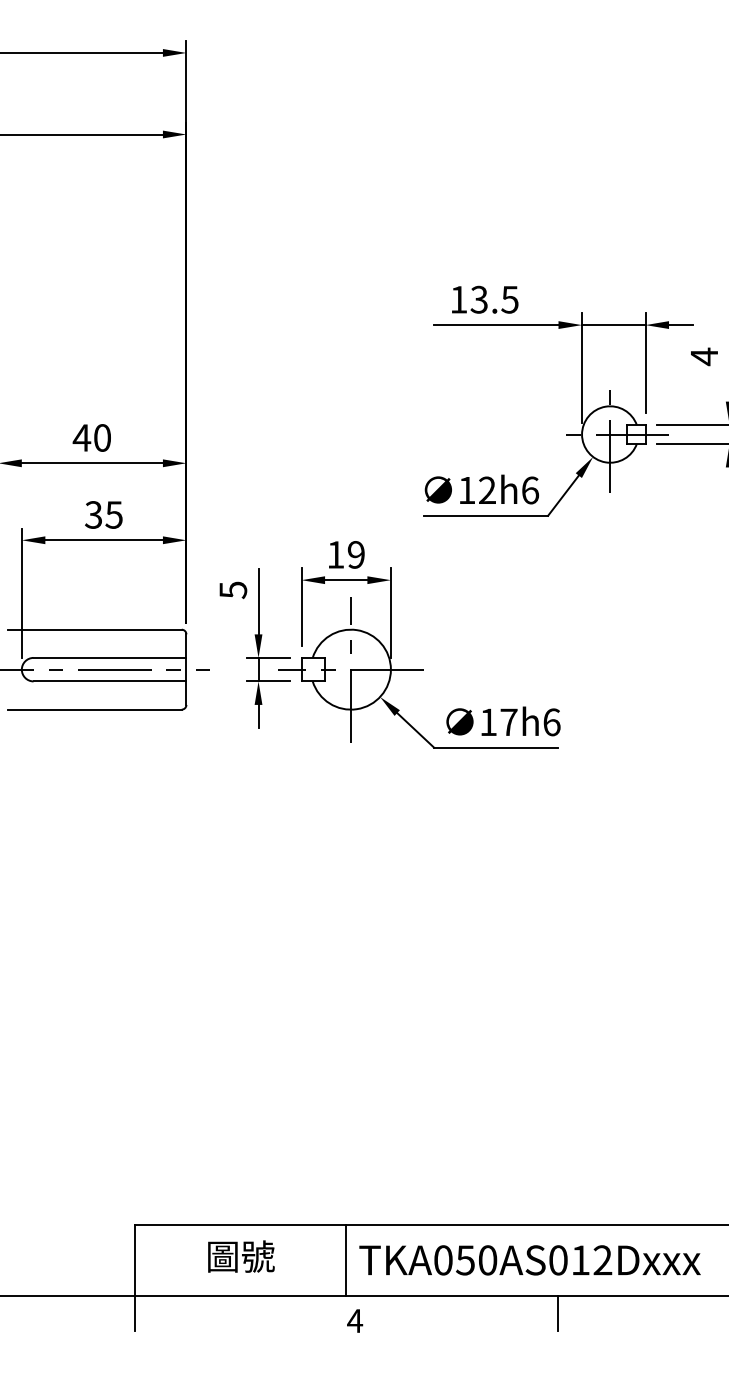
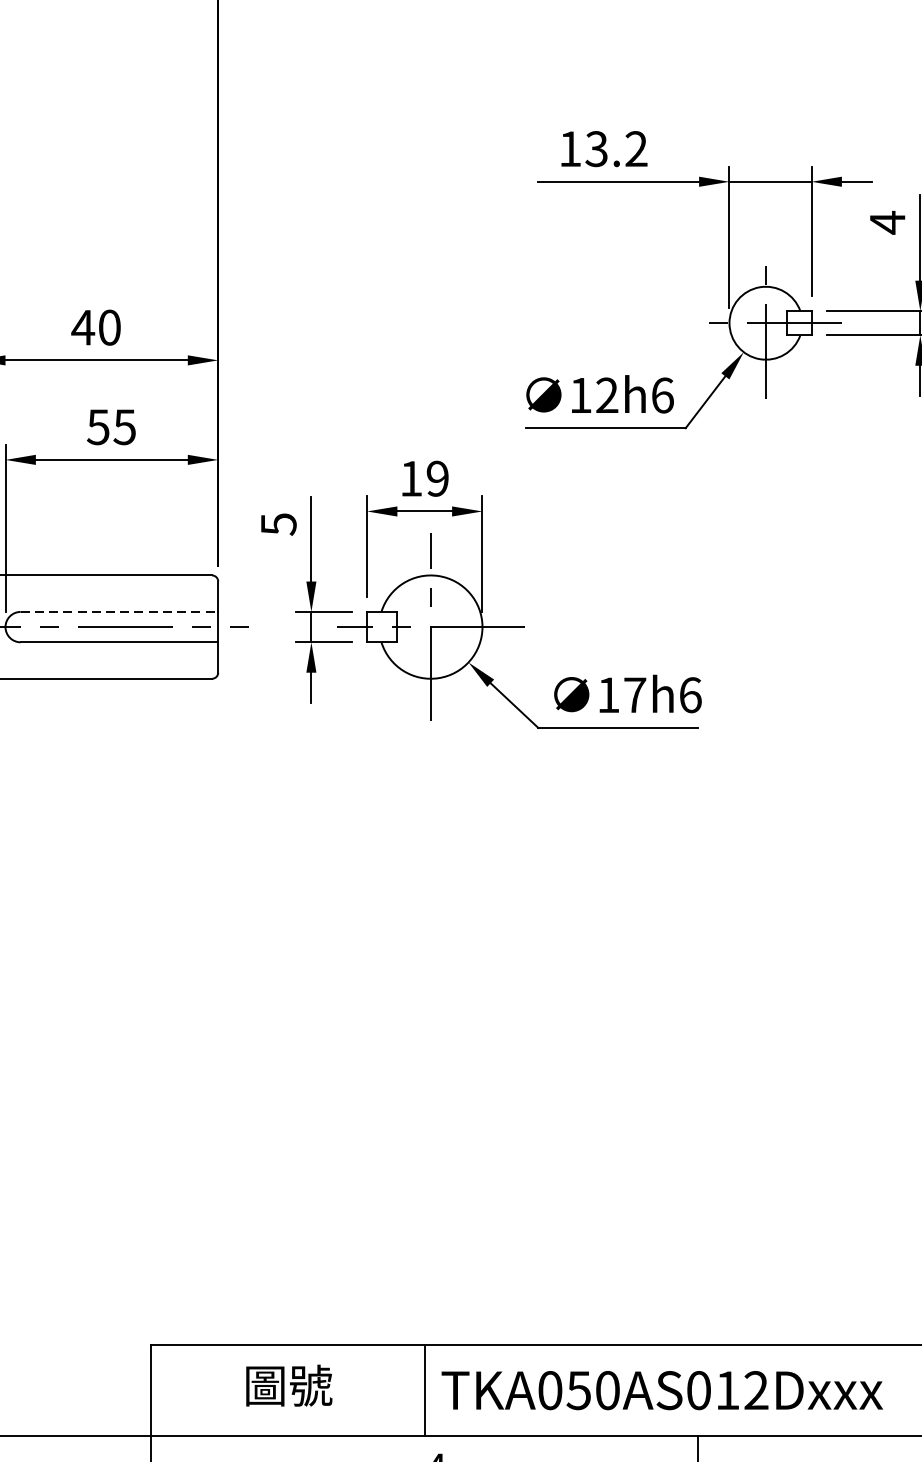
text: (509, 299) -> (635, 148), 13.5 -> 13.2
text: (93, 514) -> (98, 426), 35 -> 55
line: (110, 657) -> (120, 611), solid -> dashed

